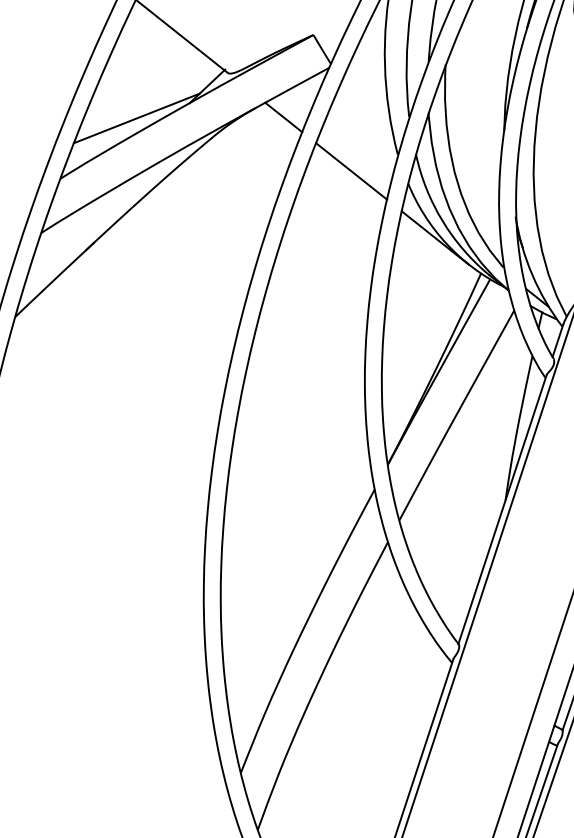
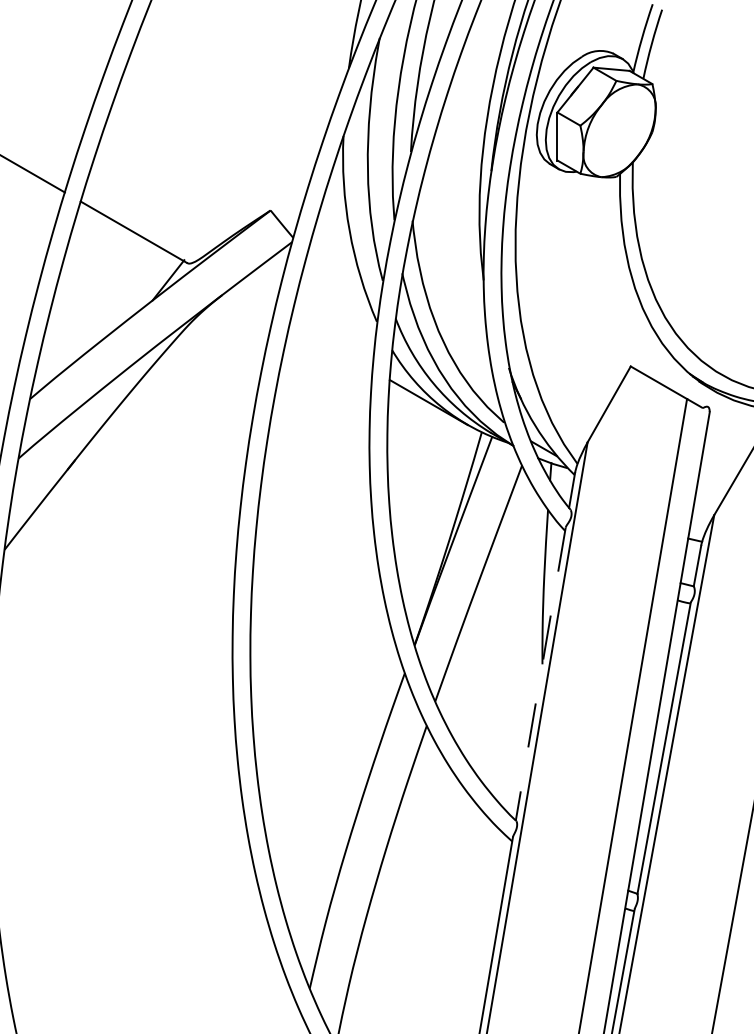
line: (283, 117) -> (252, 300), removed
line: (136, 118) -> (99, 324), removed
line: (351, 171) -> (331, 346), removed
line: (502, 509) -> (540, 674), solid -> dashed

